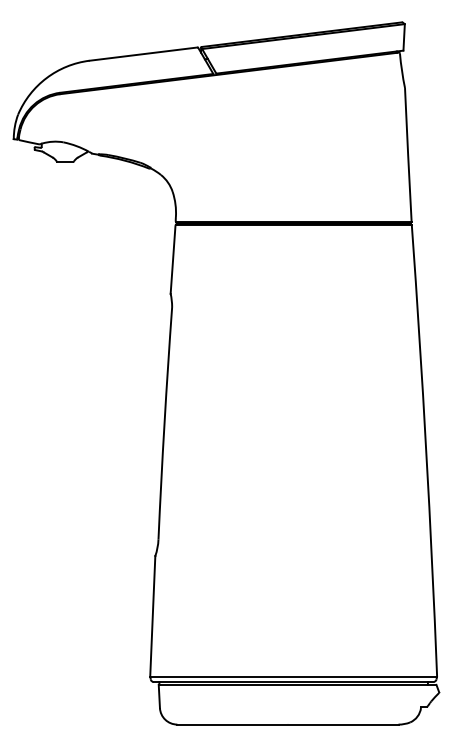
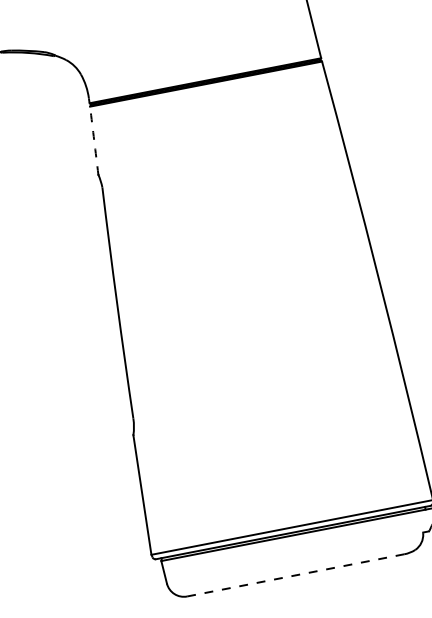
arc: (173, 259) -> (94, 140), solid -> dashed
line: (287, 724) -> (295, 575), solid -> dashed

